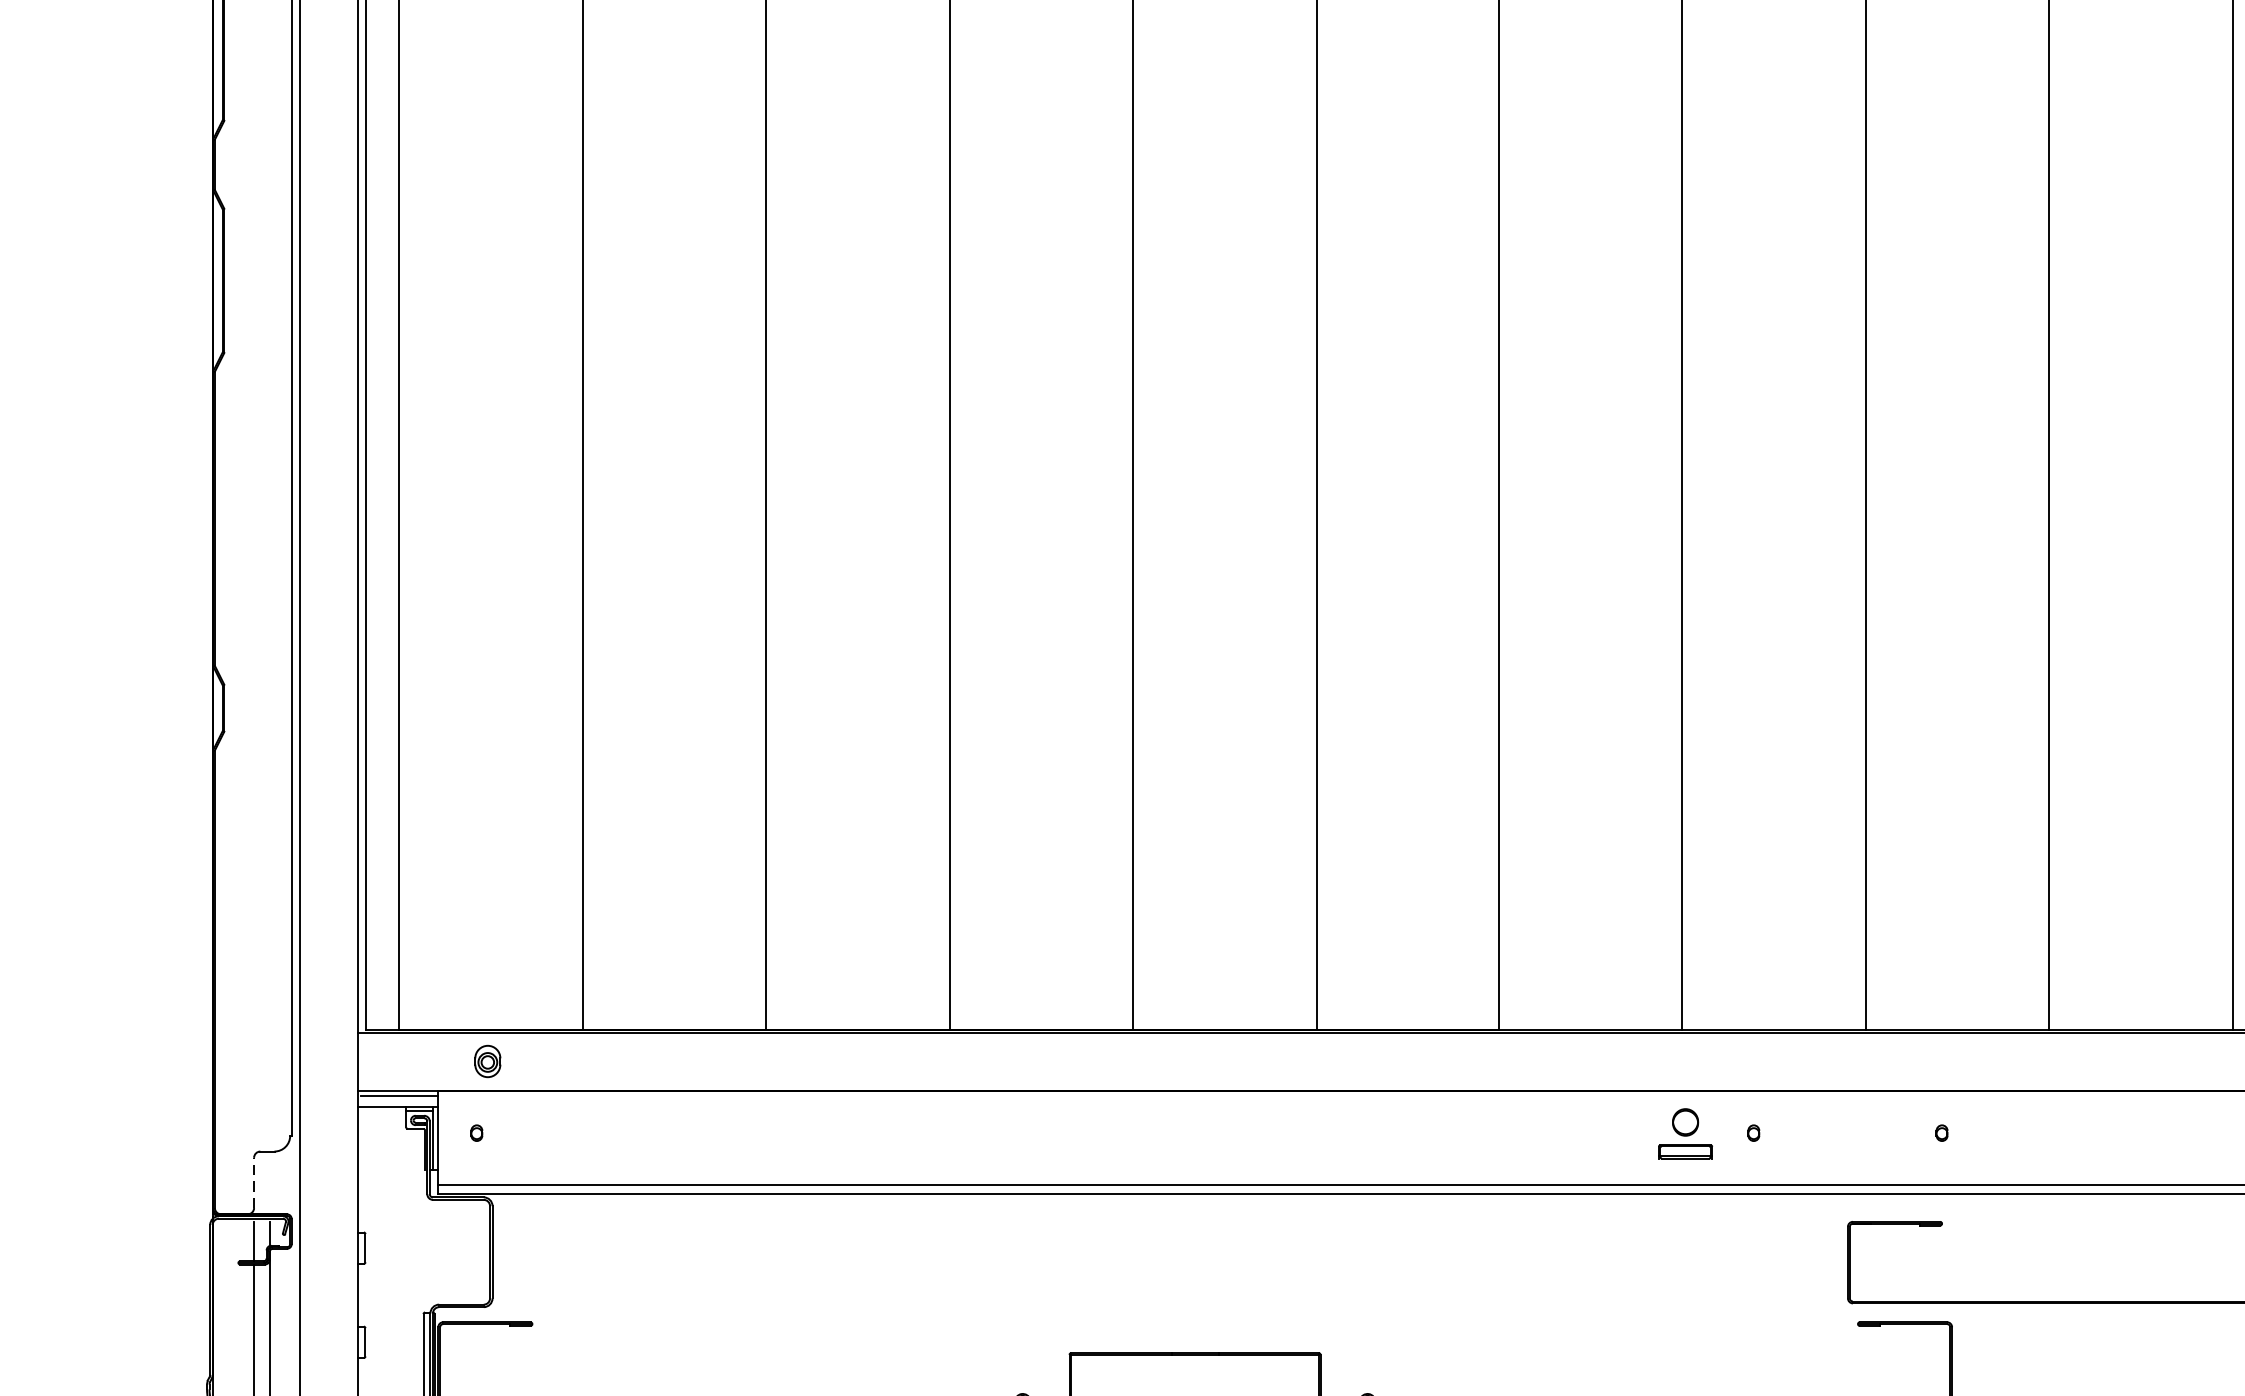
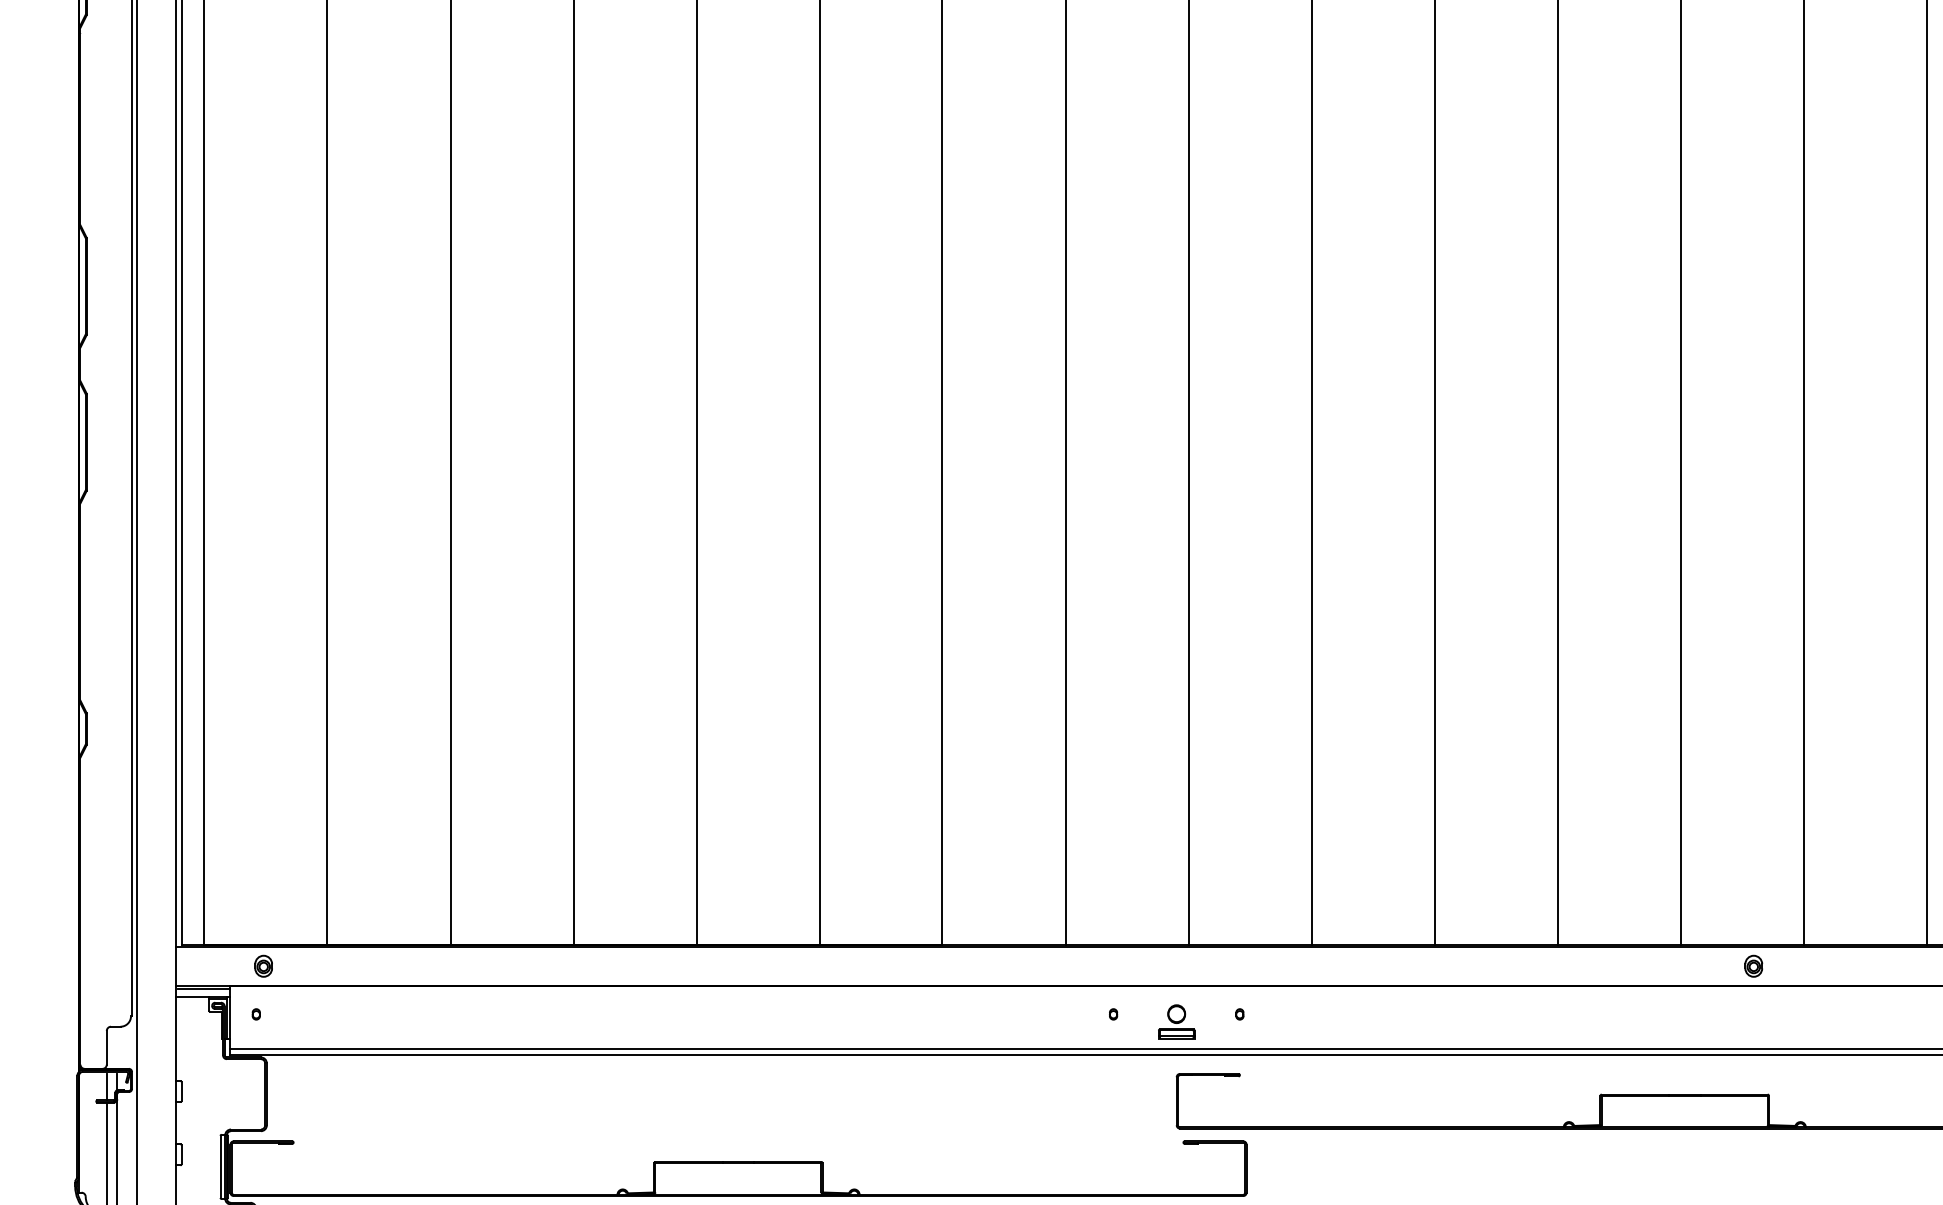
part: (1685, 1133) -> (1176, 1021), moved
line: (253, 1182) -> (106, 1047), dashed -> solid

